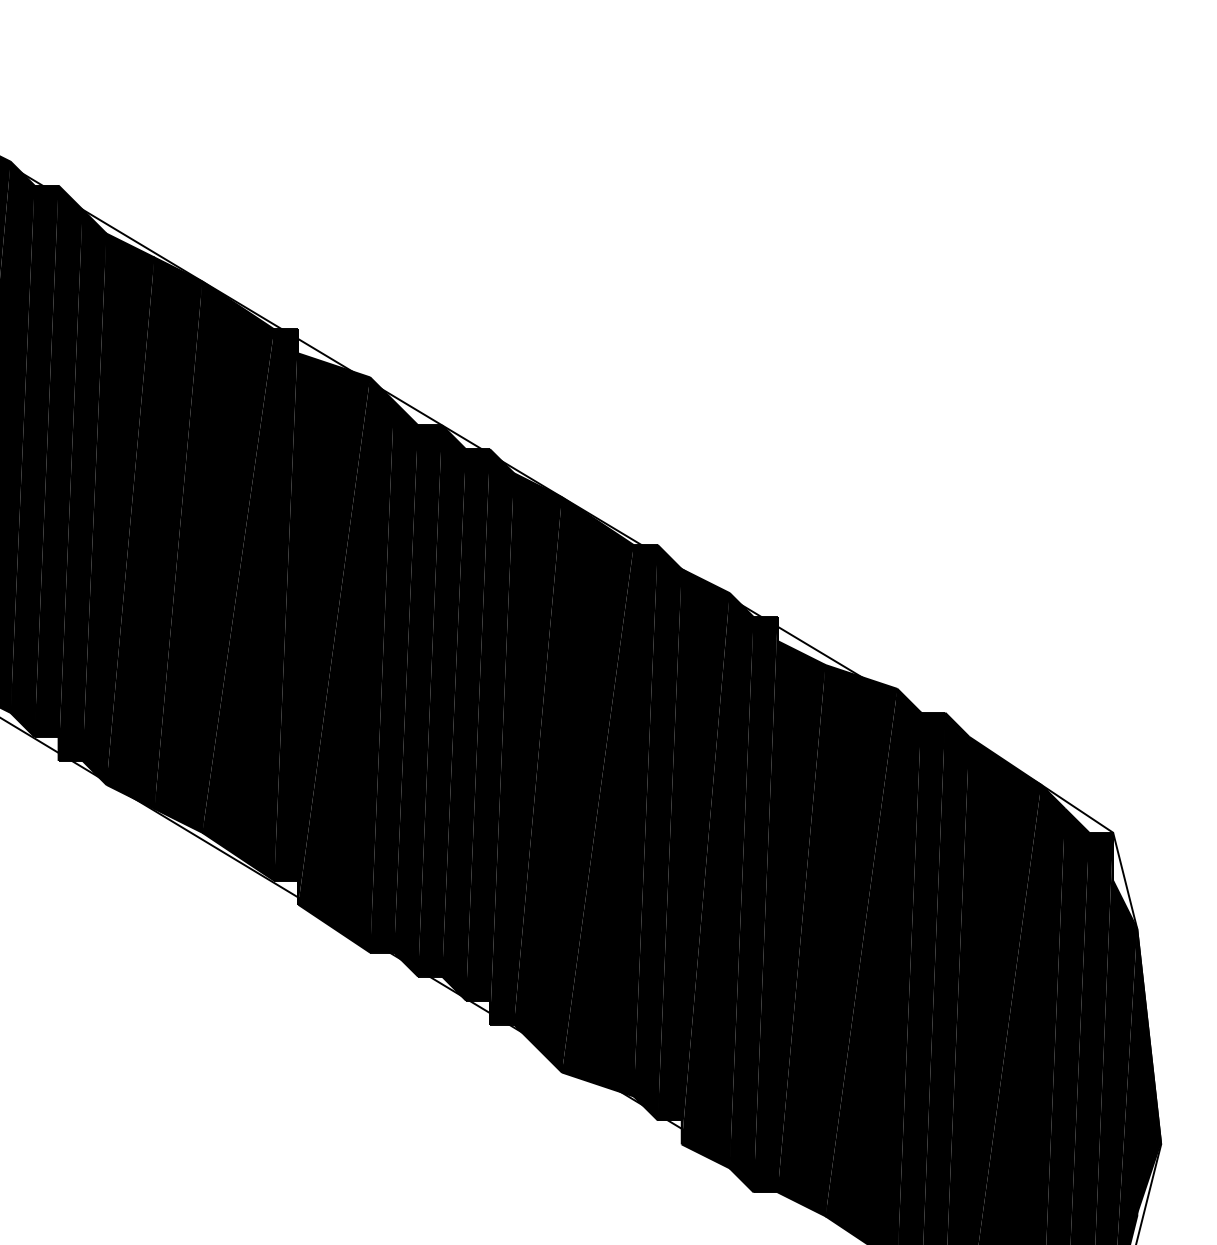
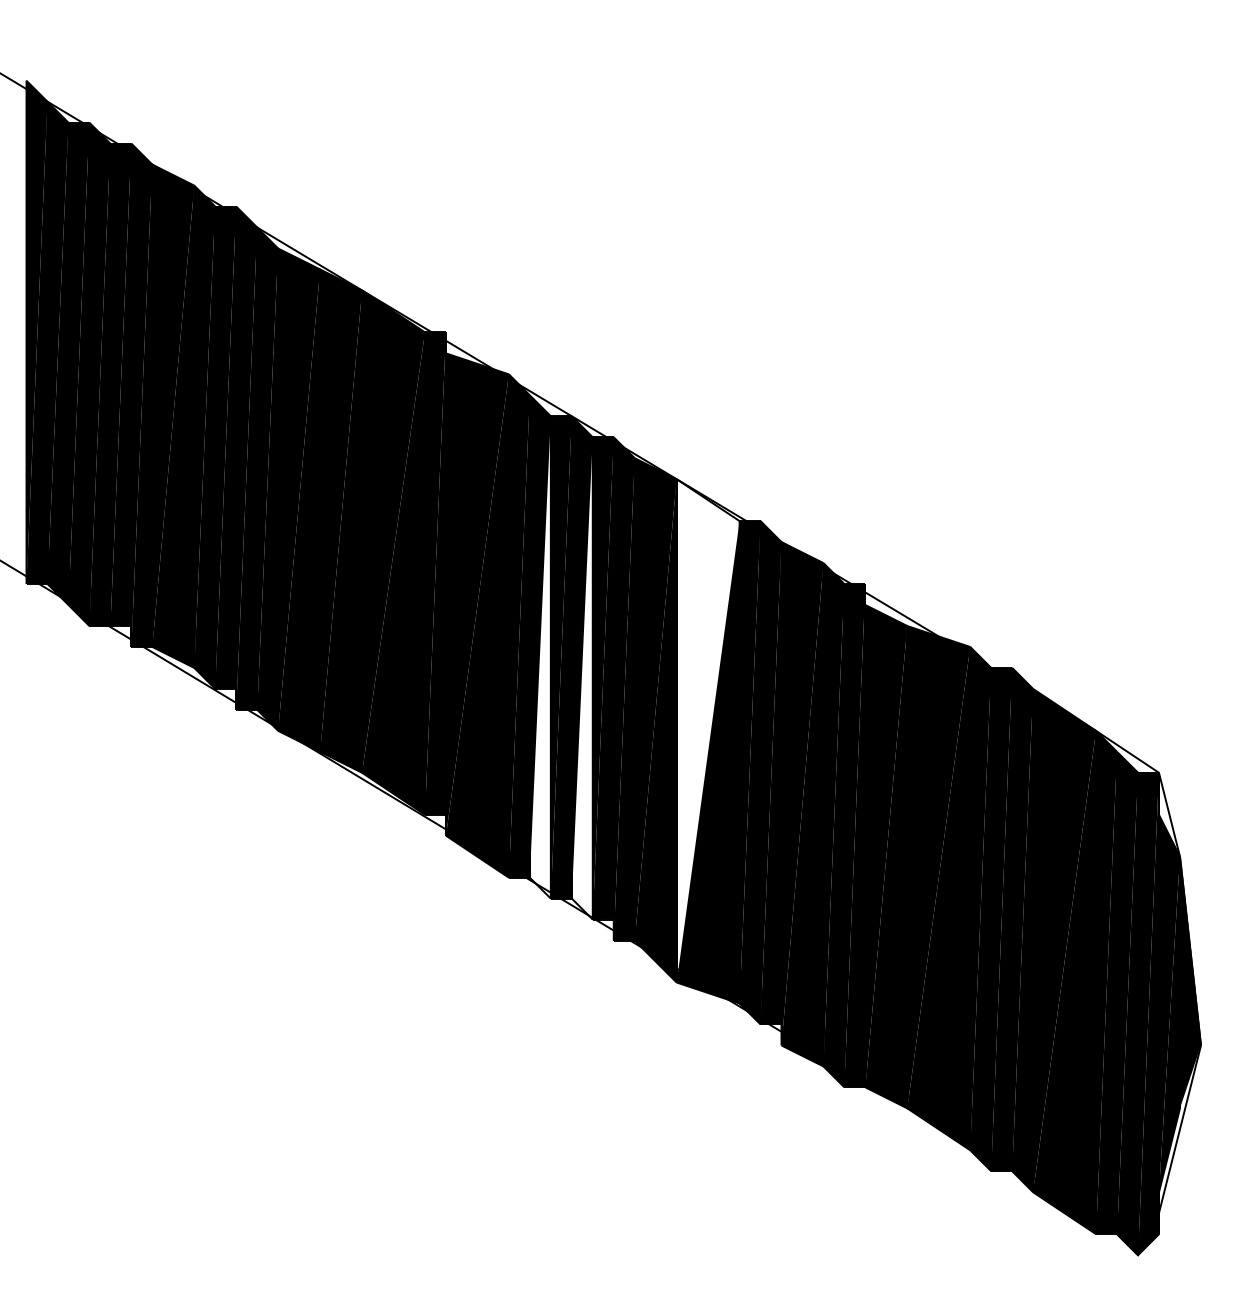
fill: (405, 700) -> (539, 657), removed
fill: (453, 724) -> (581, 678), removed
fill: (597, 784) -> (707, 730), removed

